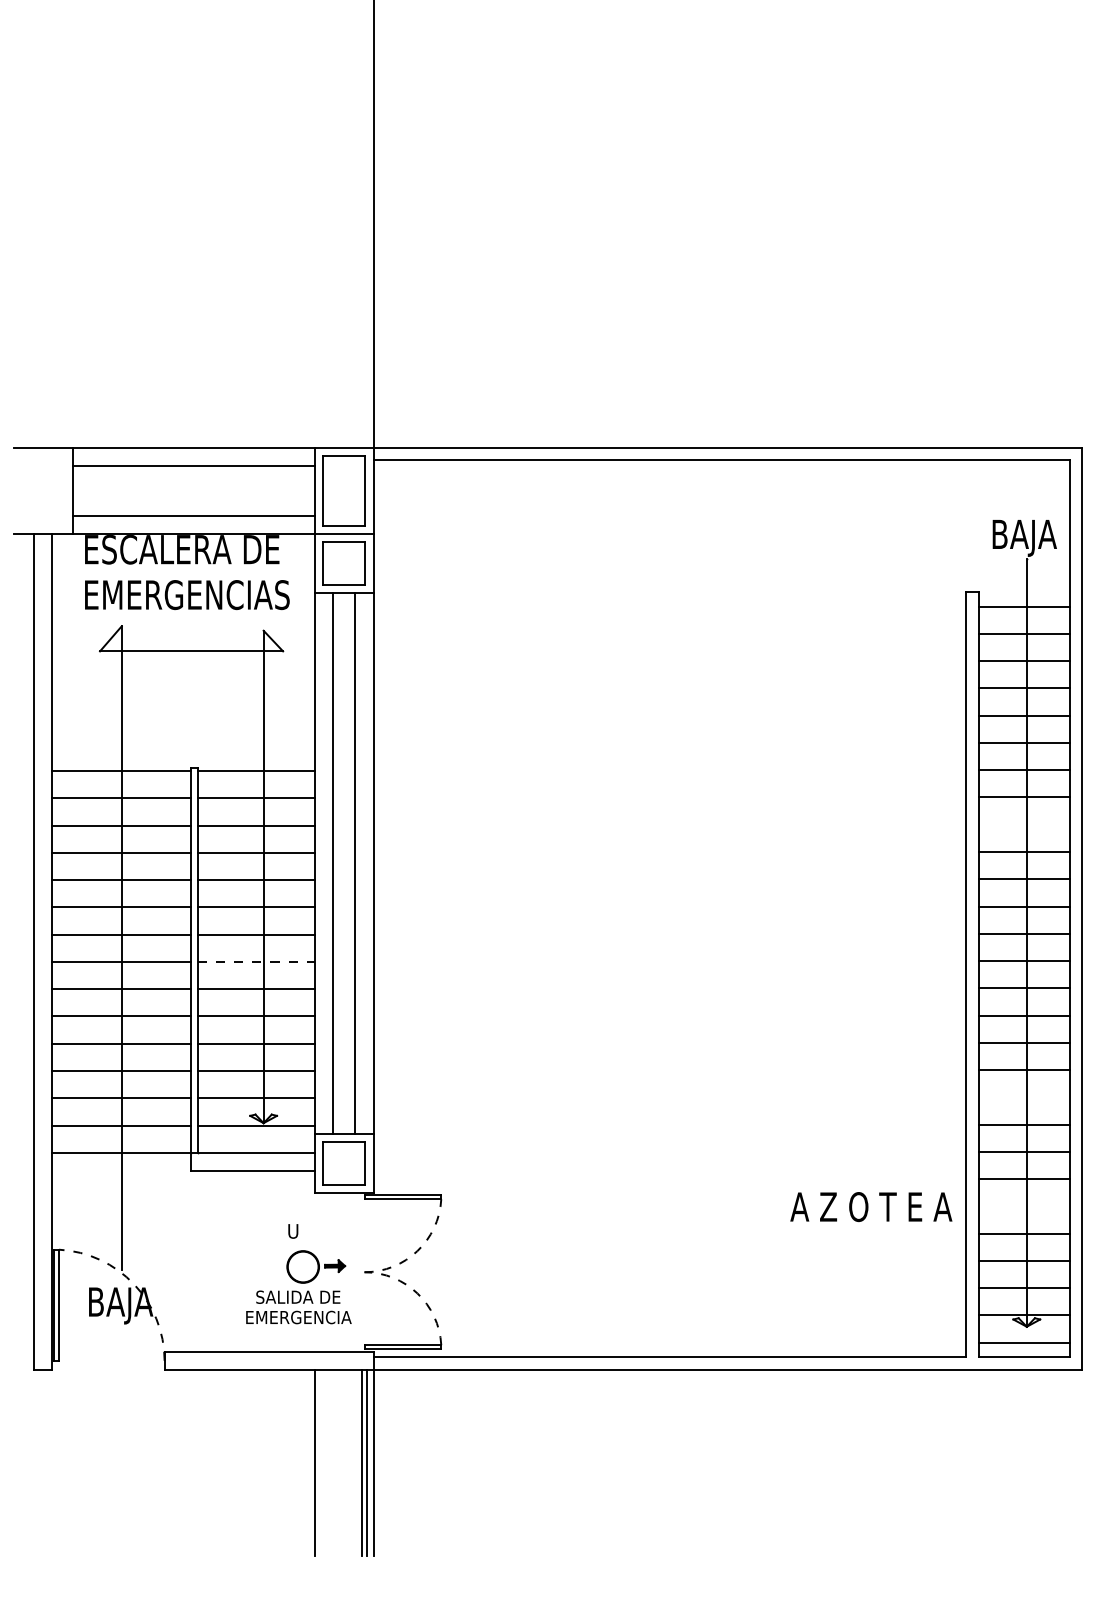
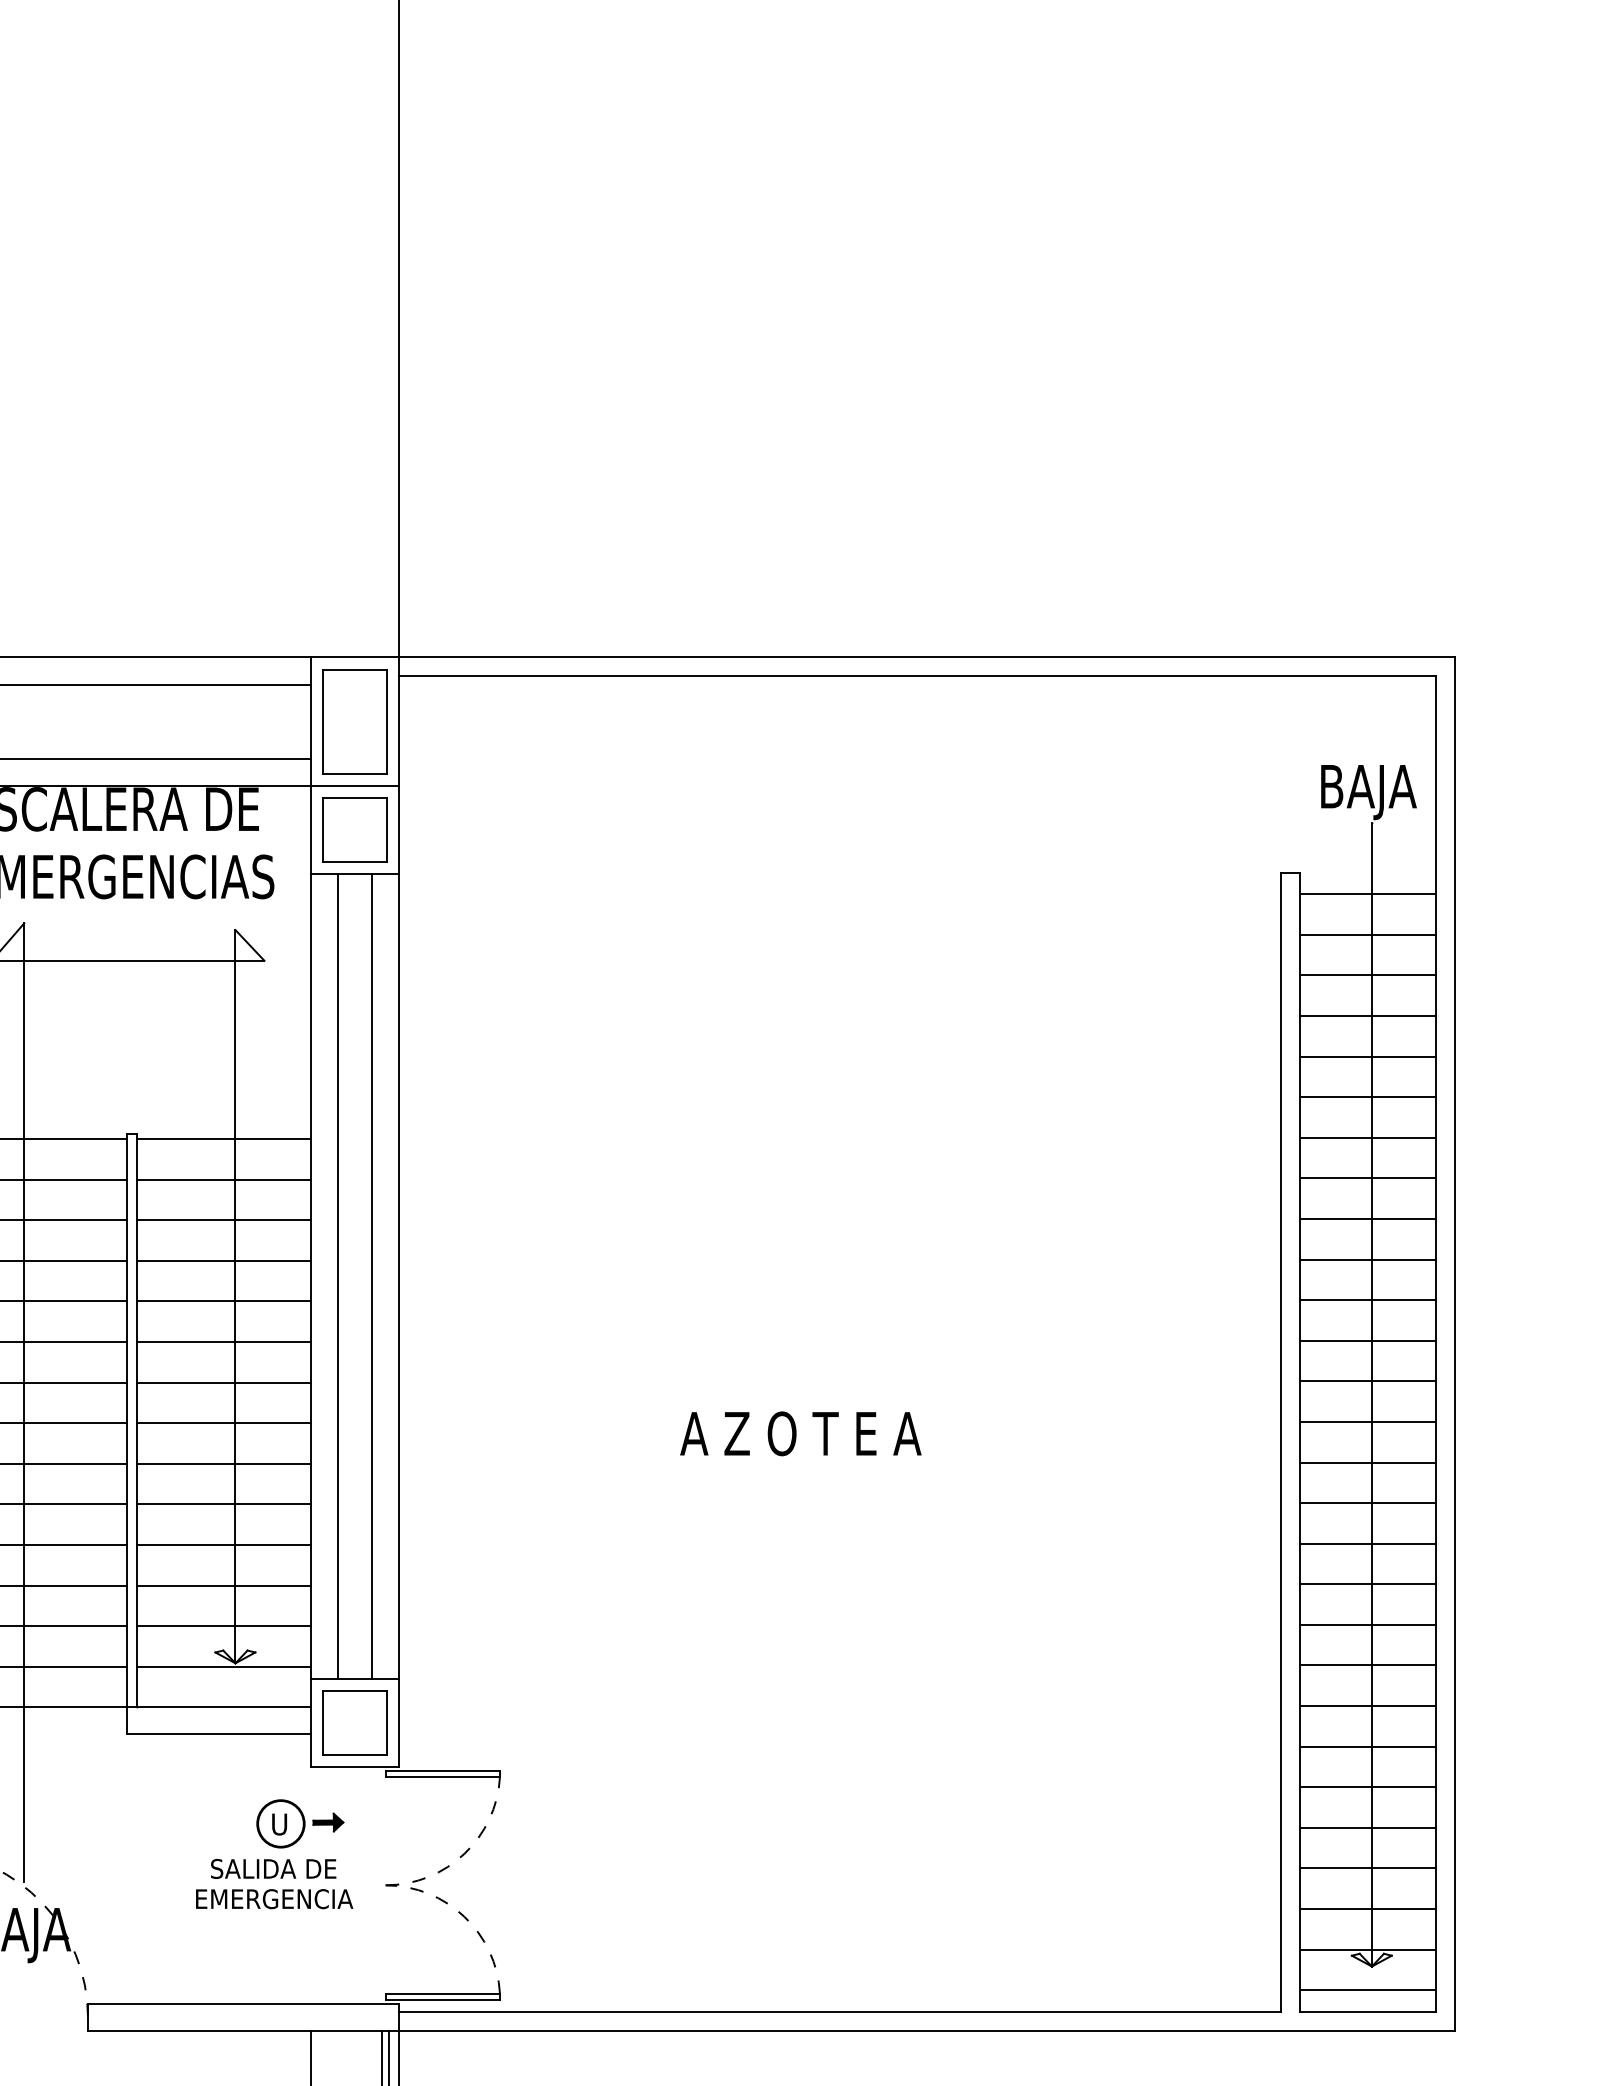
line: (1023, 824) -> (1366, 1218), added
line: (256, 961) -> (224, 1422), dashed -> solid
line: (1023, 1097) -> (1366, 1625), added
line: (1023, 1206) -> (1366, 1787), added
text: (871, 1207) -> (801, 1434), moved
part: (298, 1287) -> (273, 1854), moved

